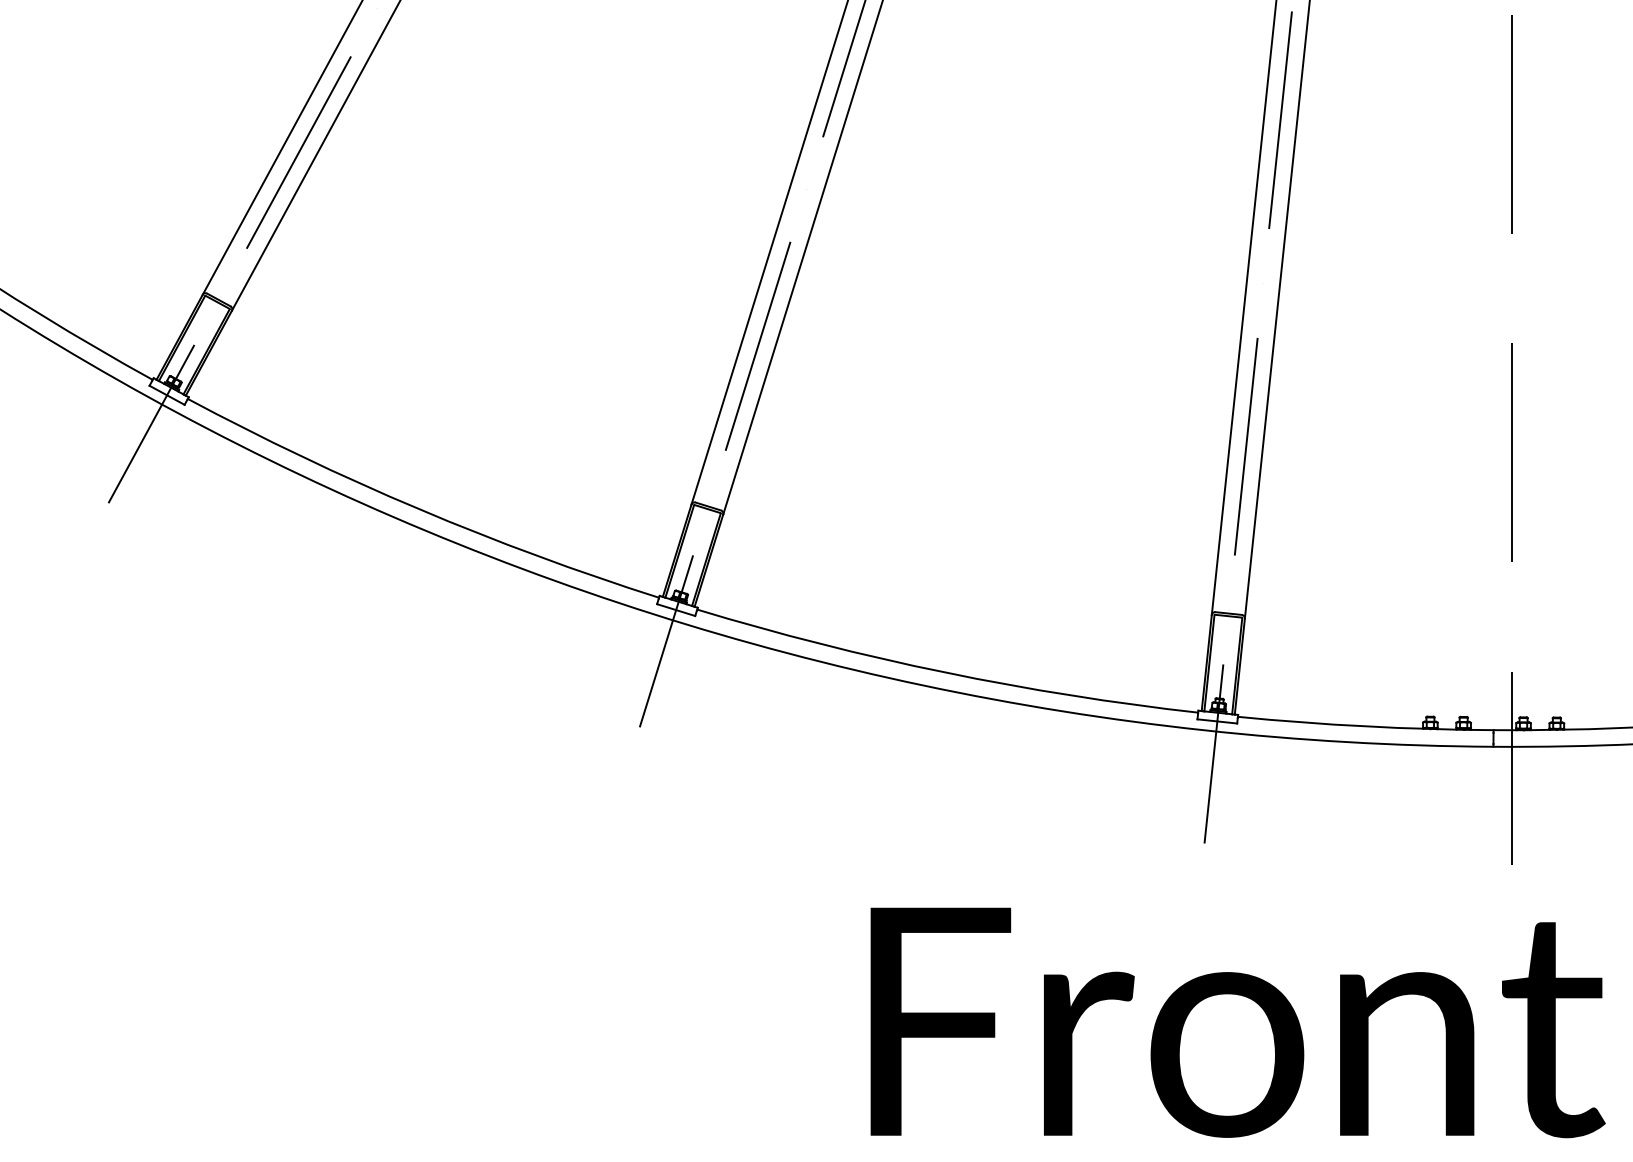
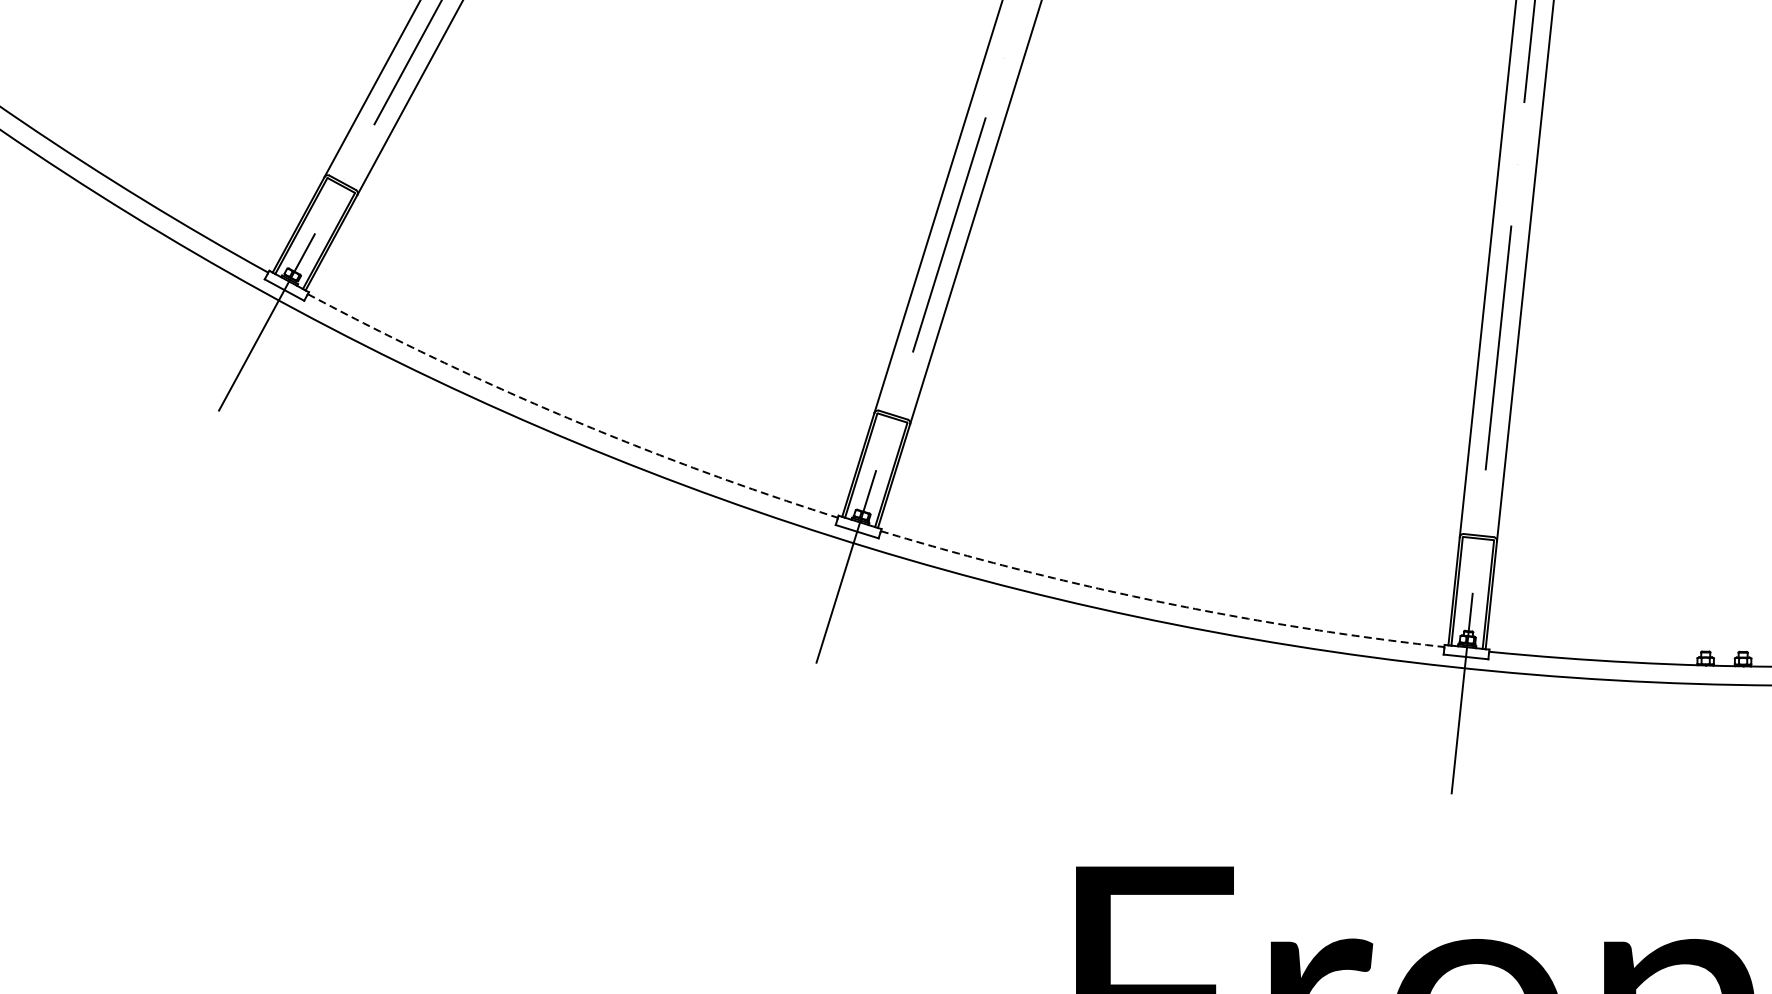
arc: (418, 509) -> (567, 418), solid -> dashed
arc: (945, 672) -> (1160, 601), solid -> dashed

